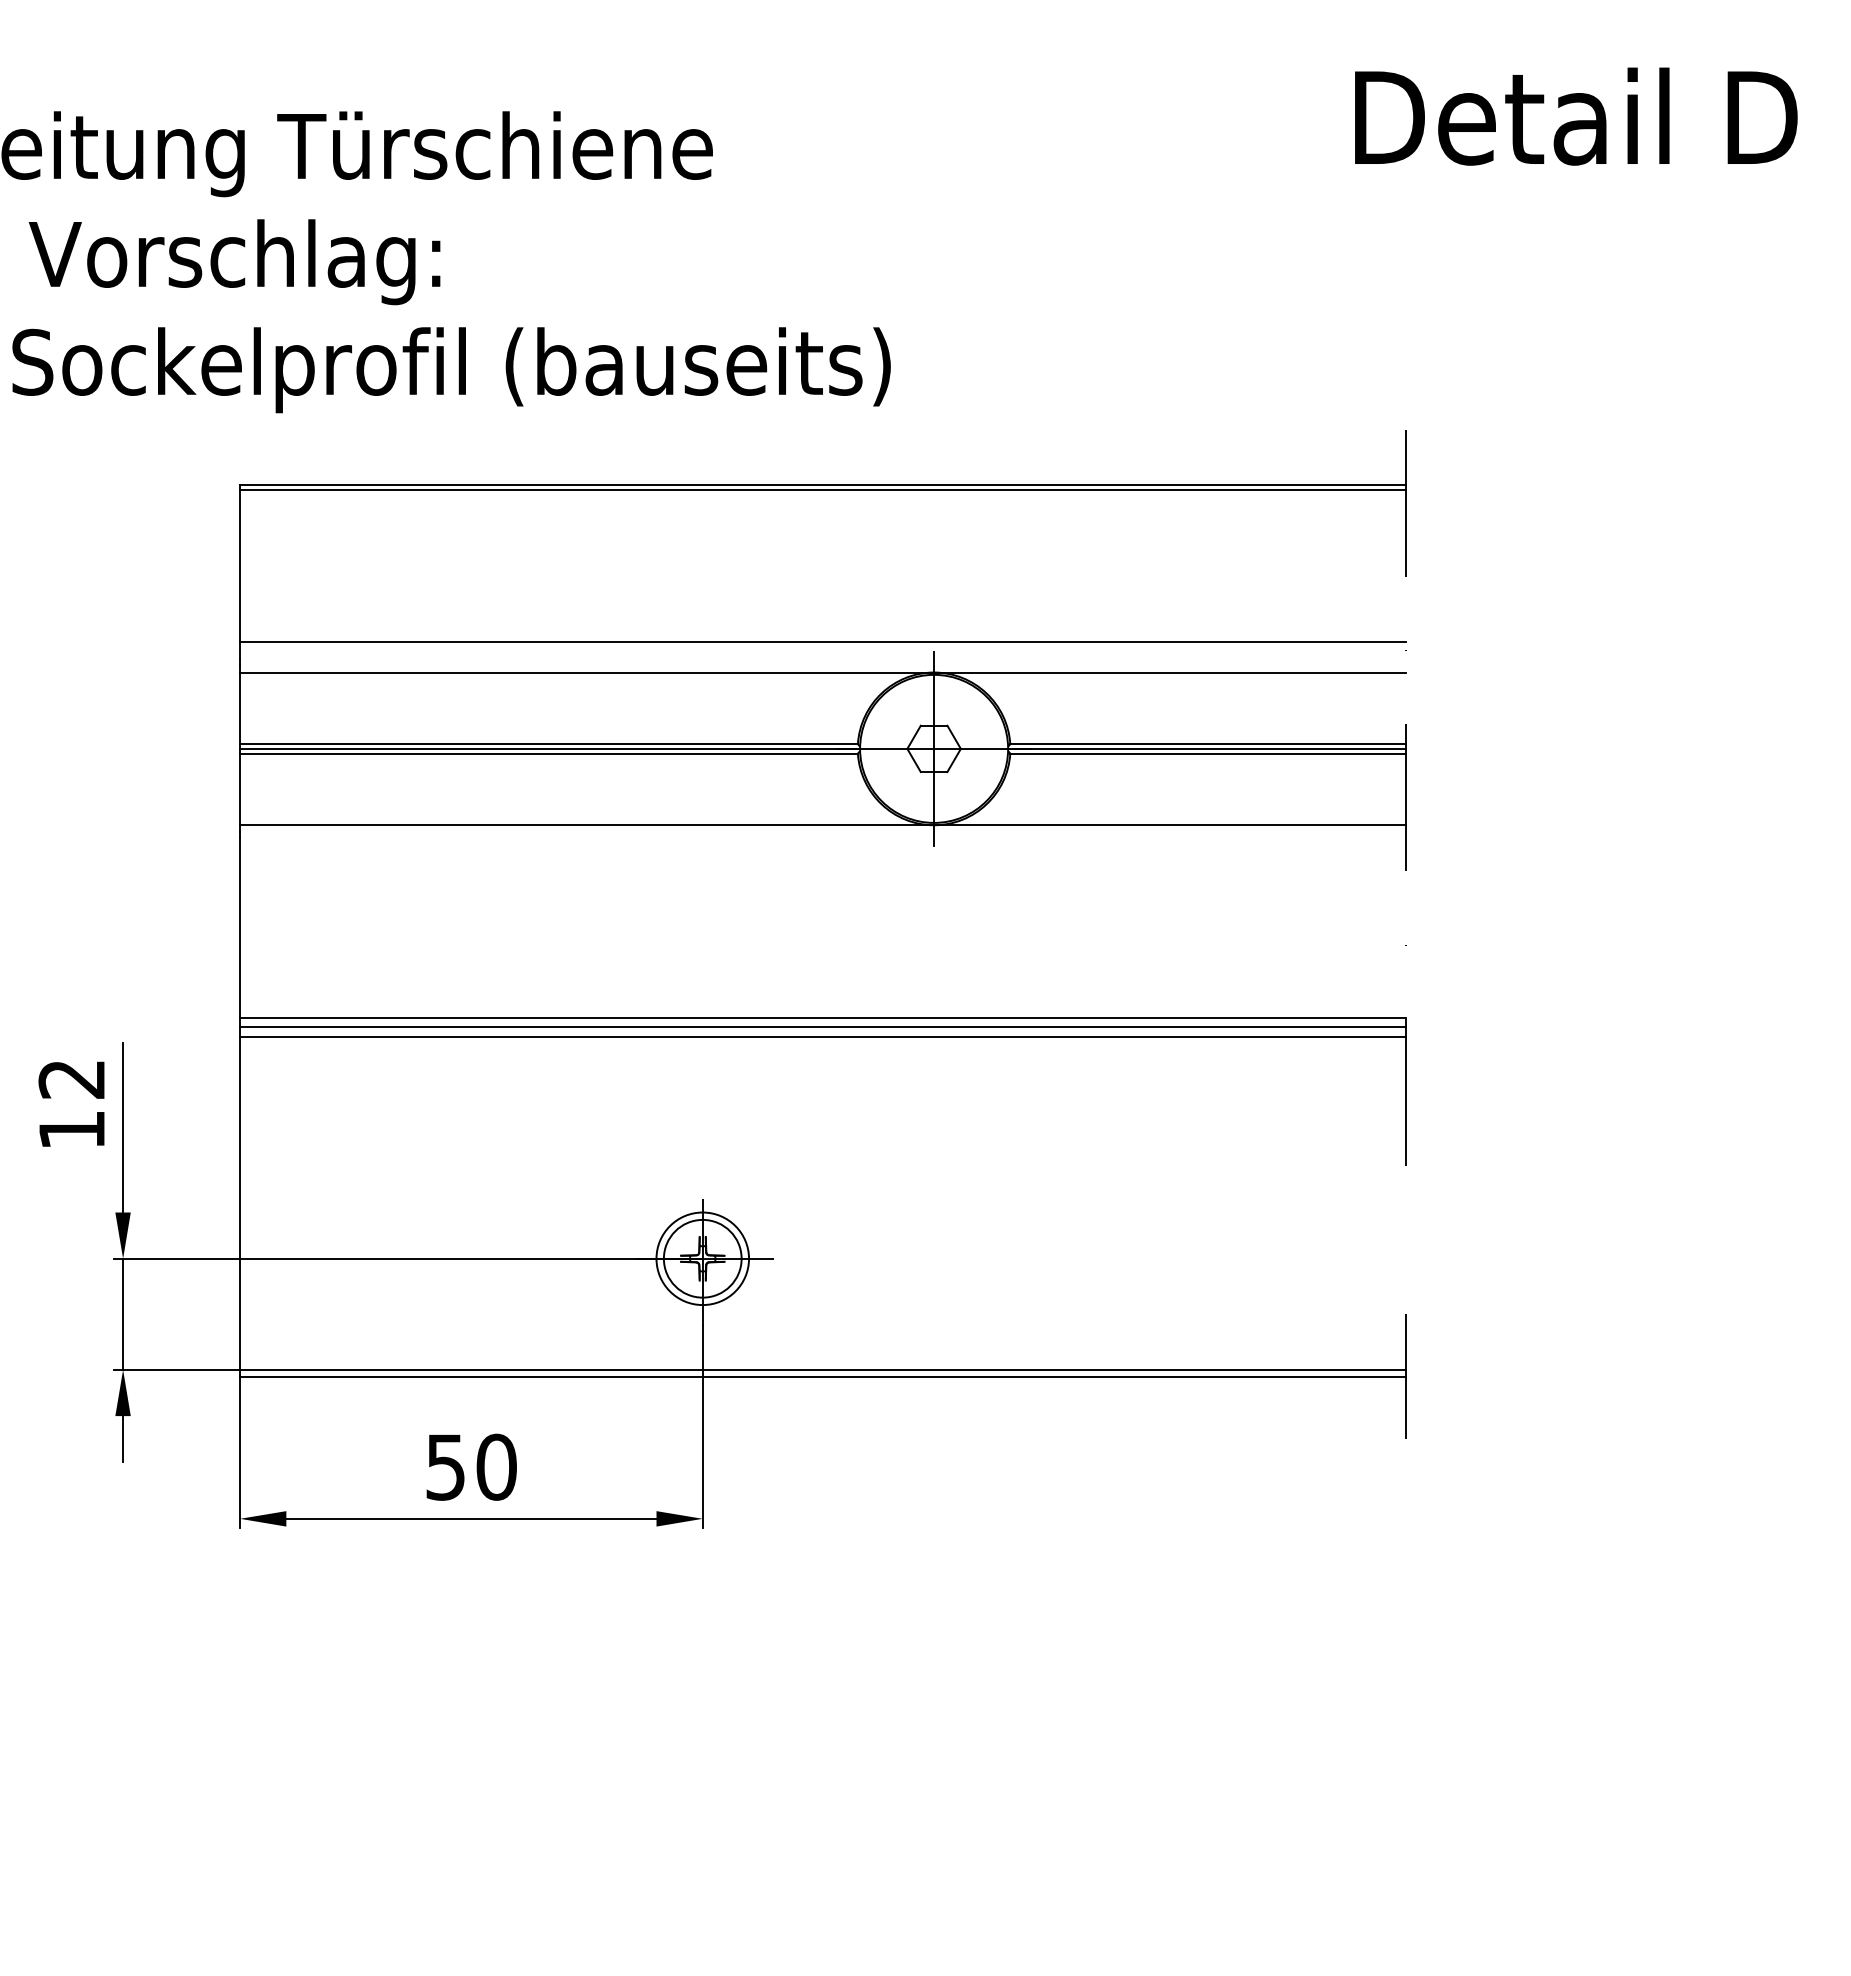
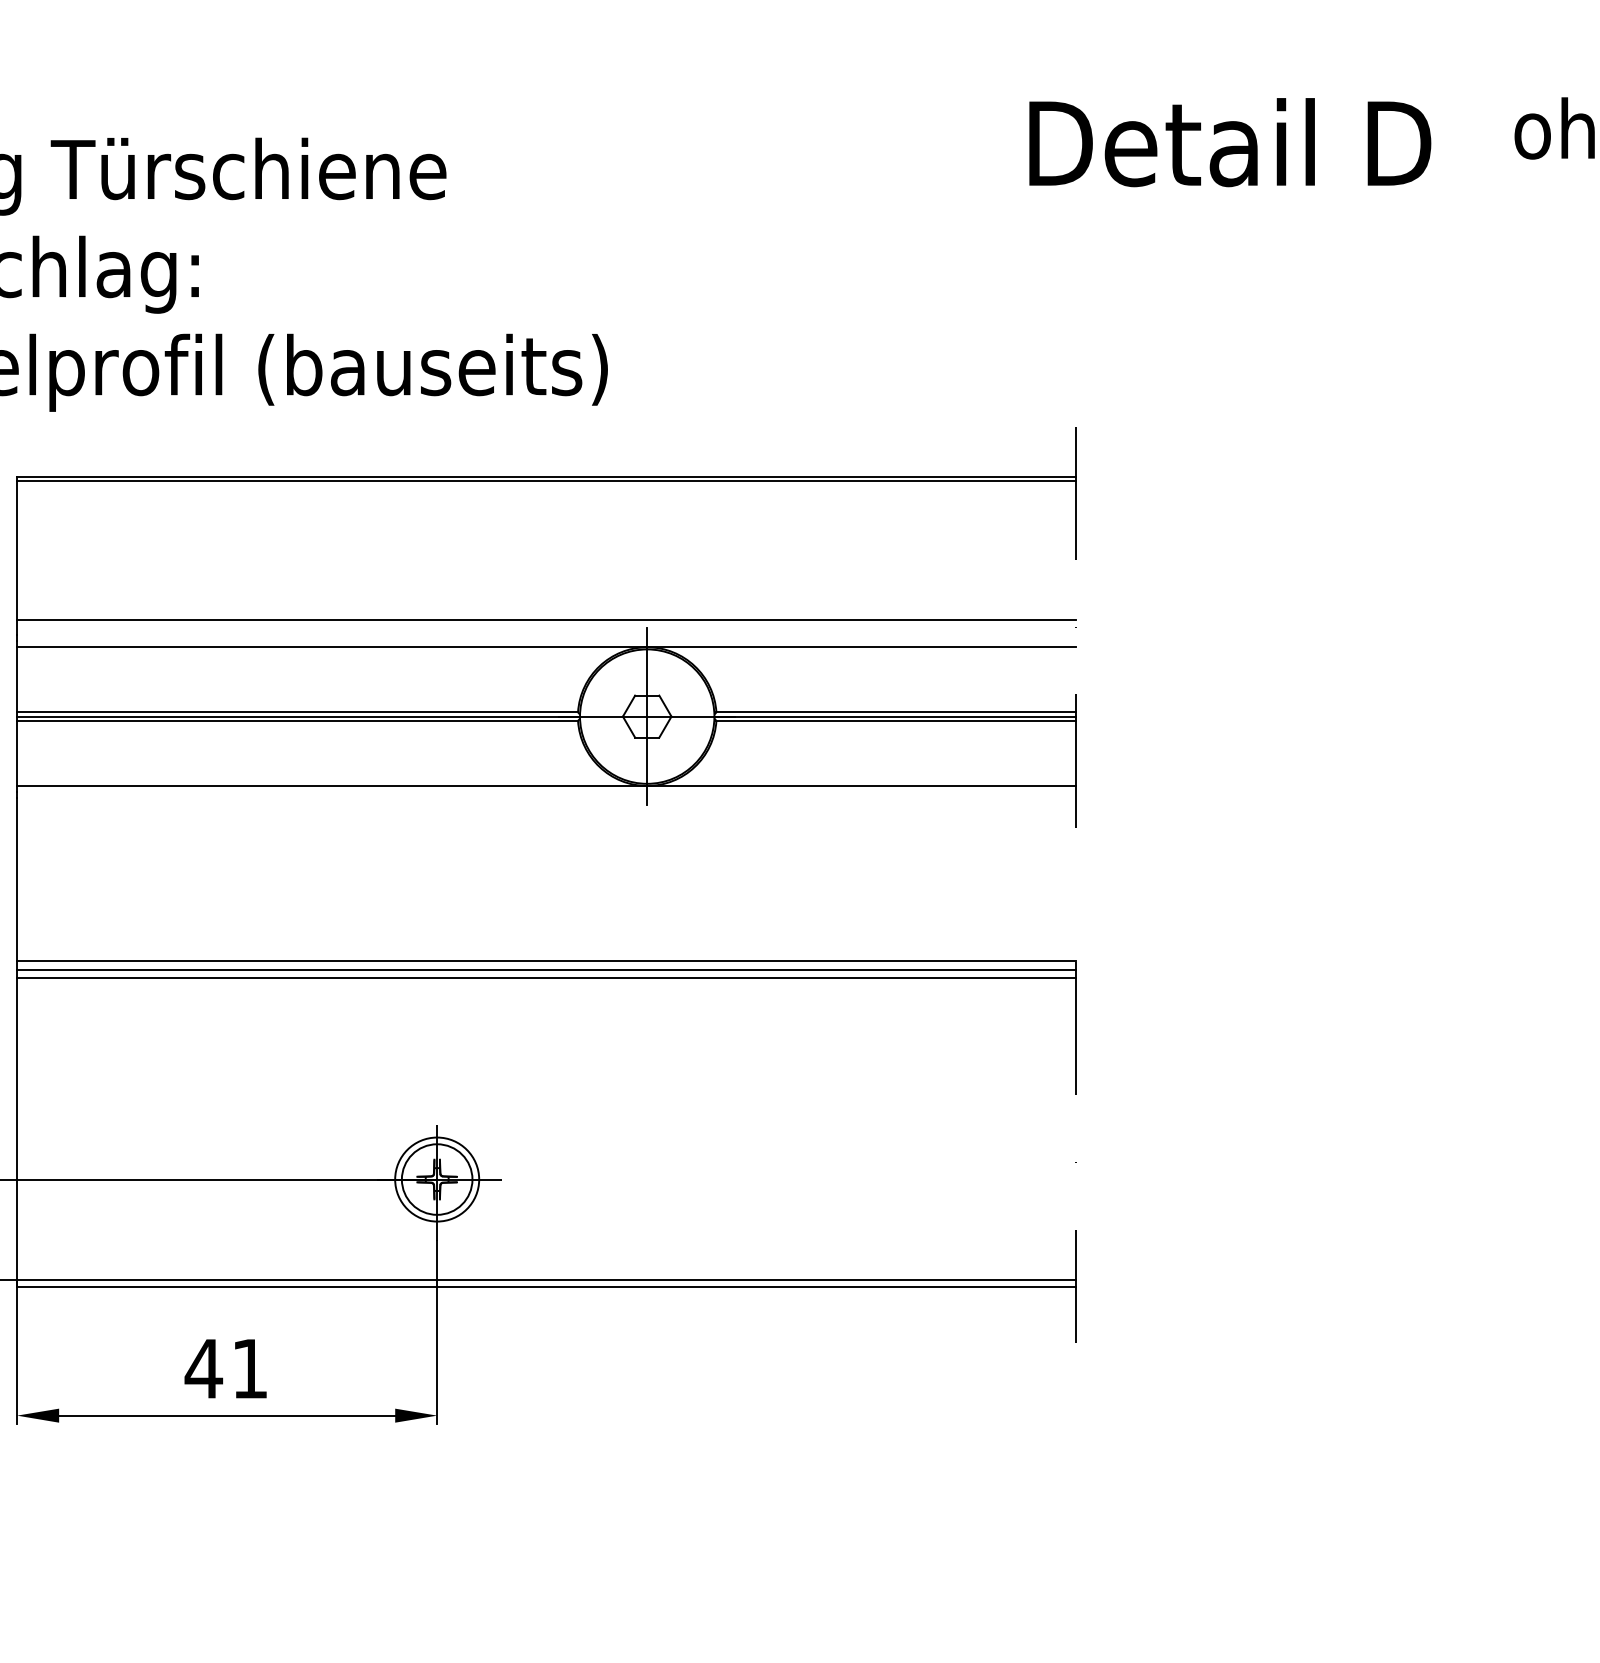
text: (470, 1466) -> (226, 1368), 50 -> 41

